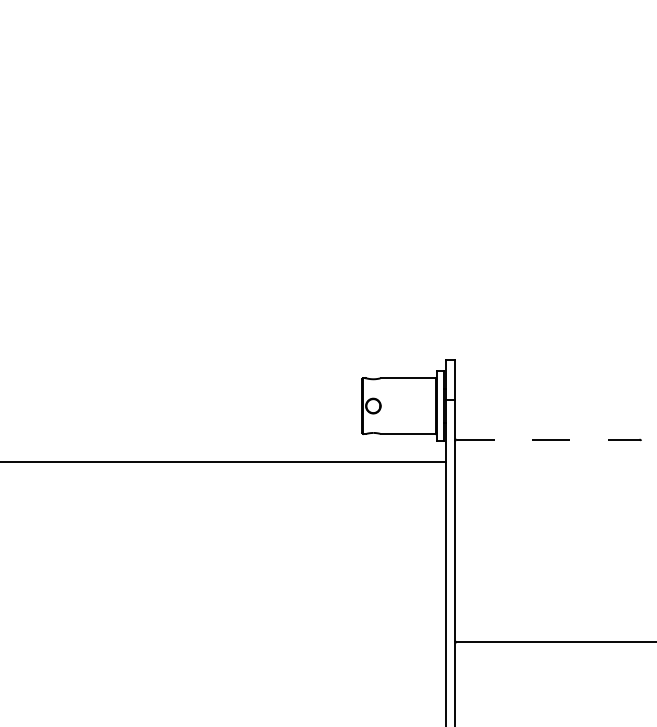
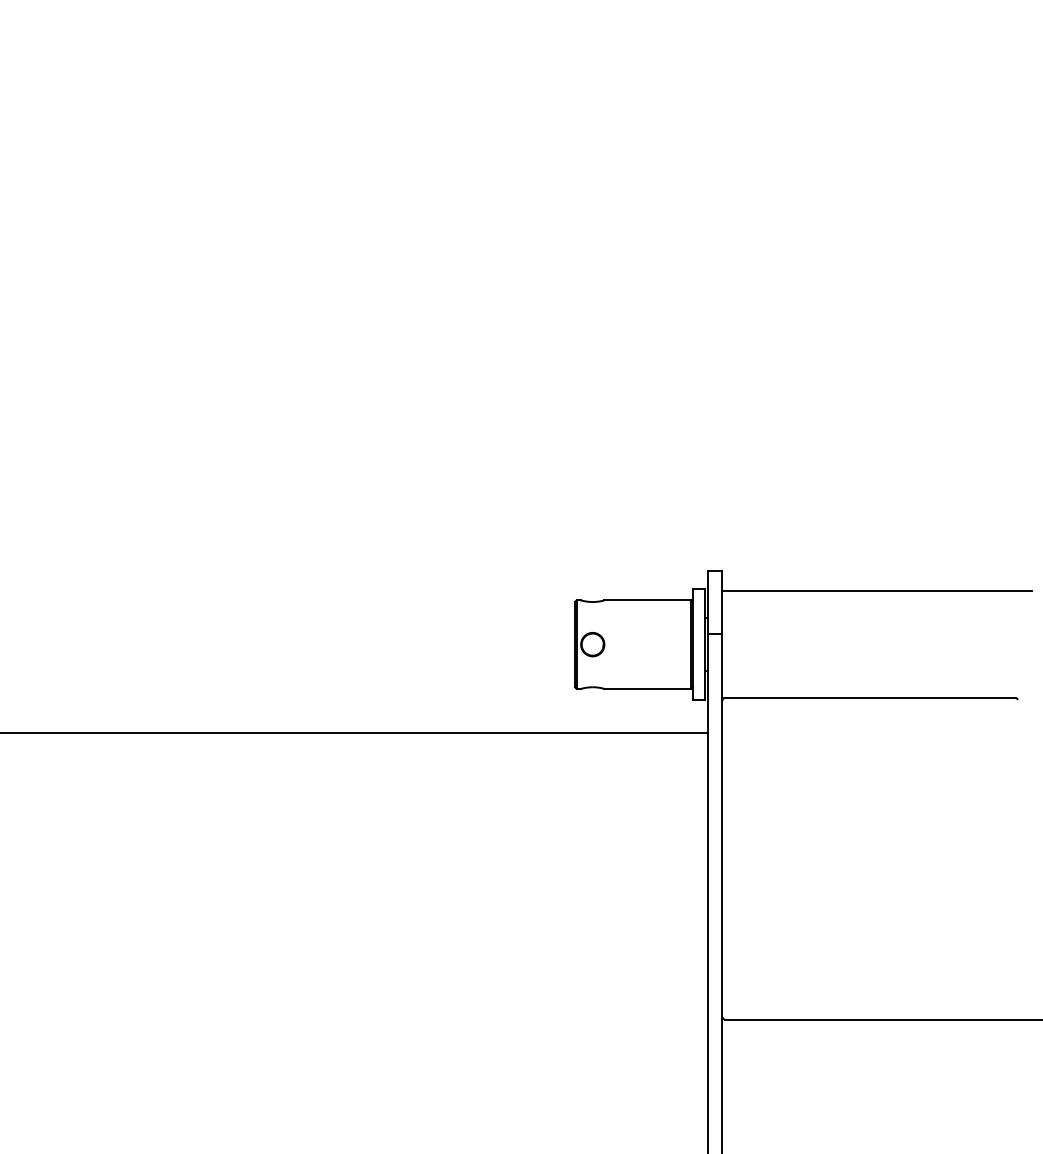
line: (552, 372) -> (877, 591), added
line: (548, 439) -> (870, 697), dashed -> solid

